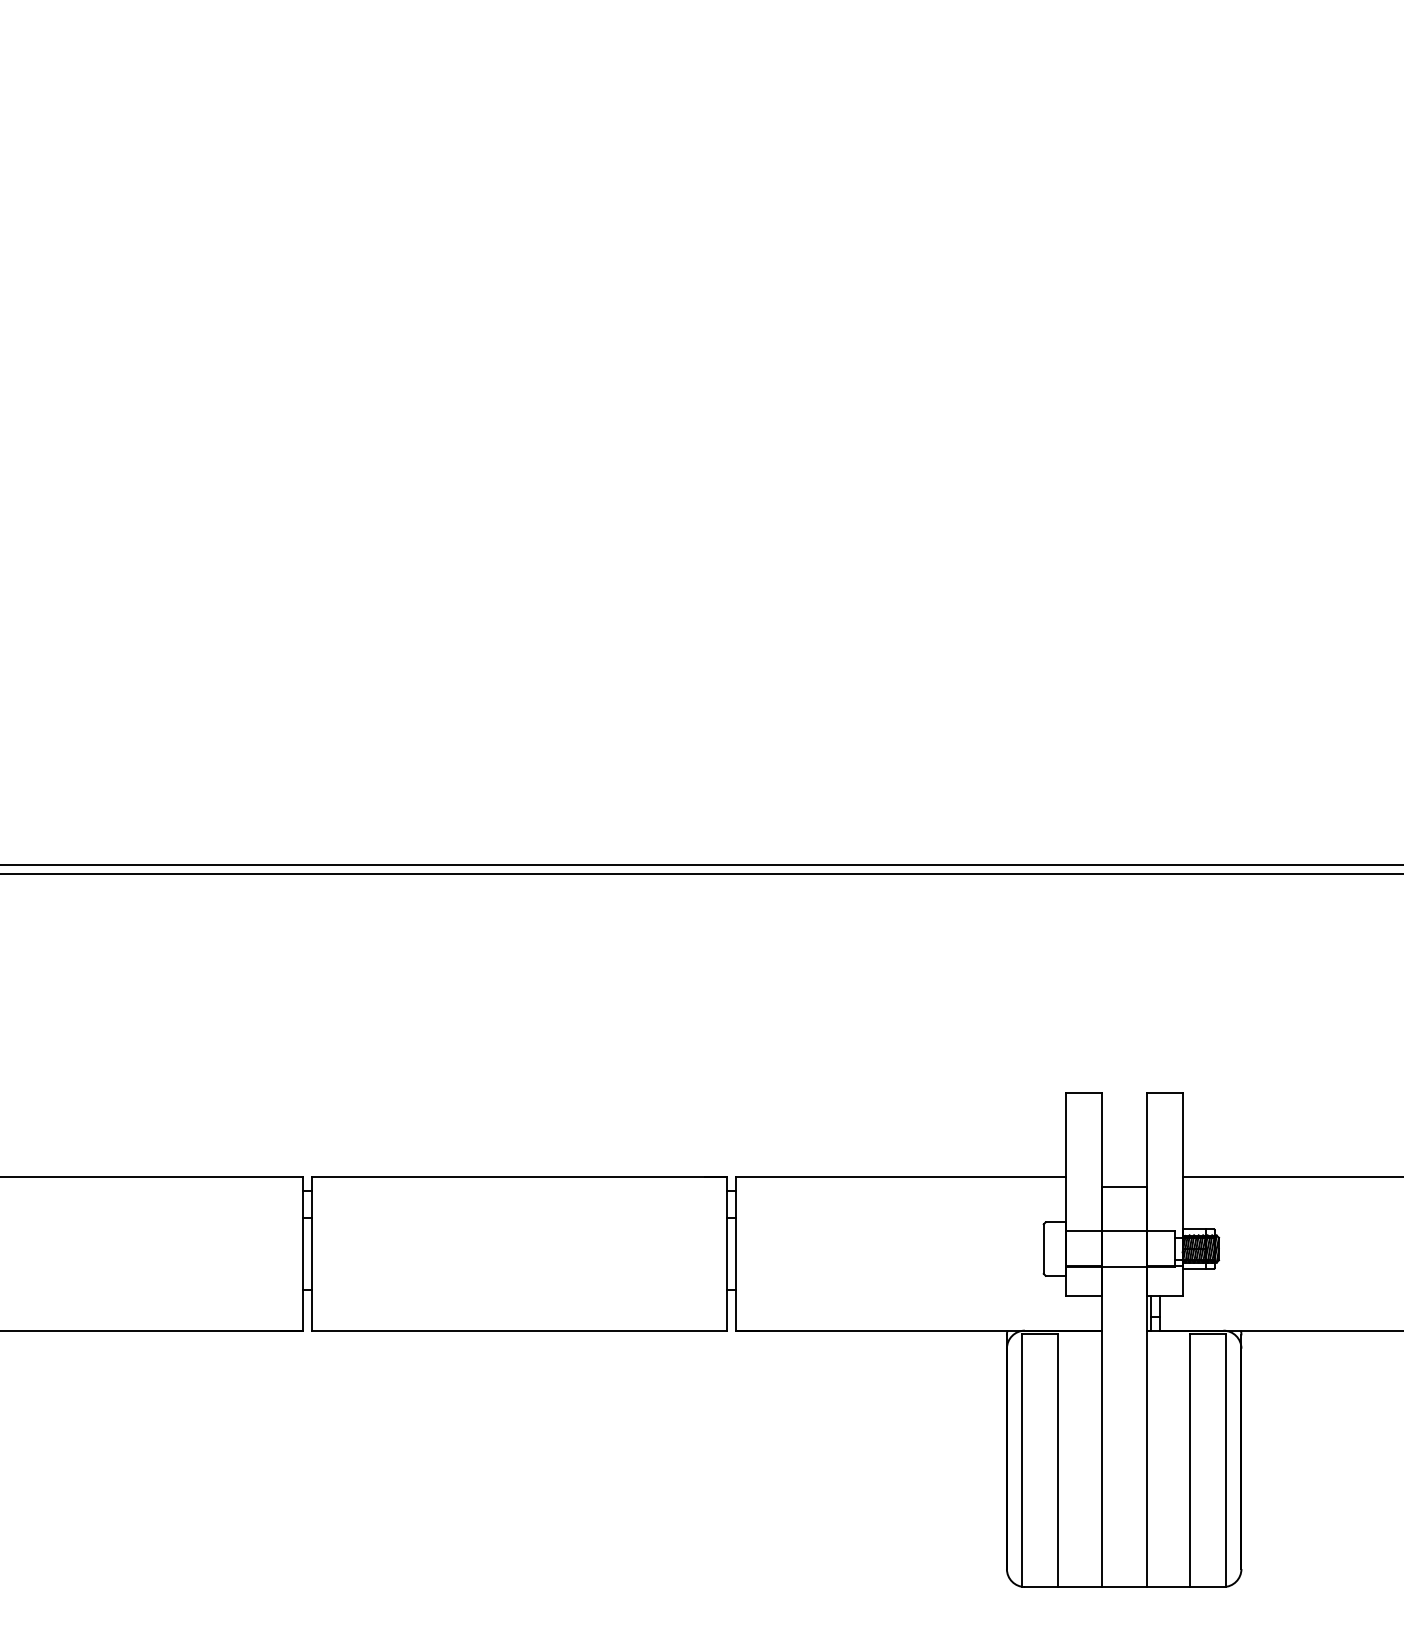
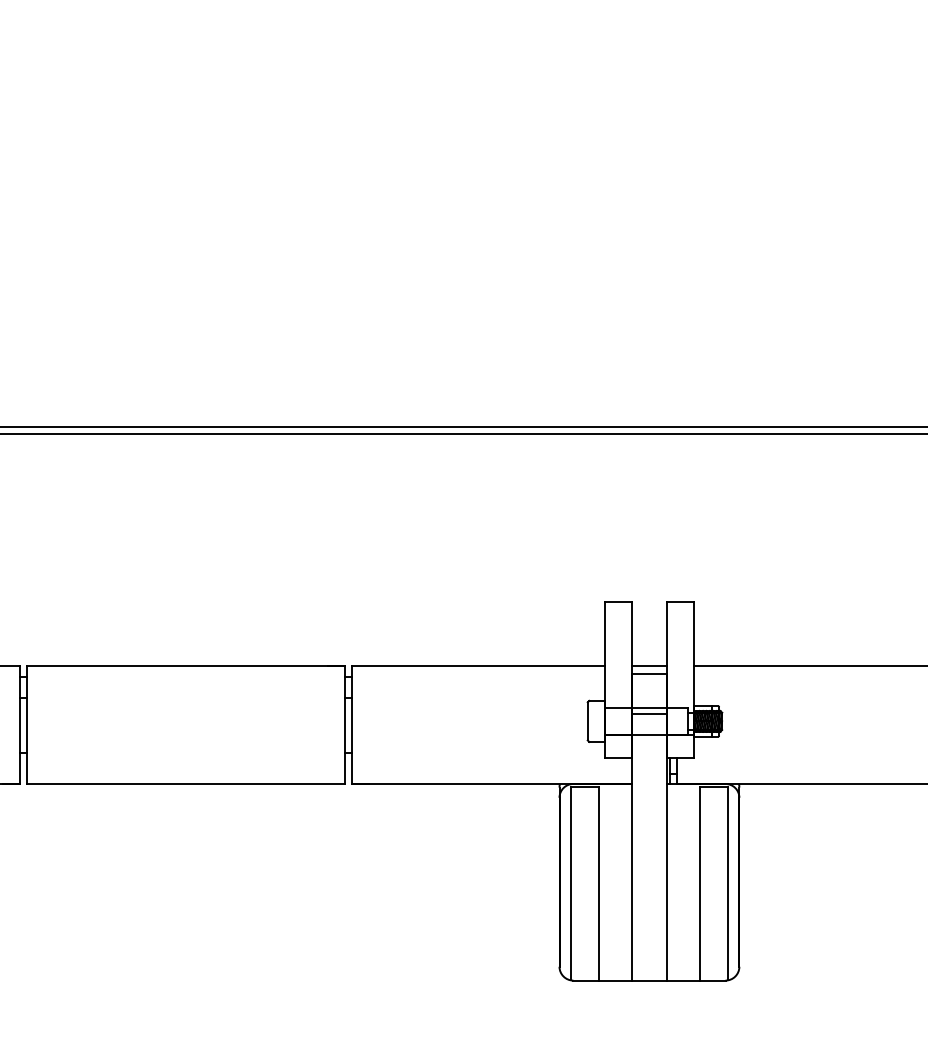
line: (1123, 1177) -> (648, 666), added
line: (1123, 1238) -> (648, 713), added

